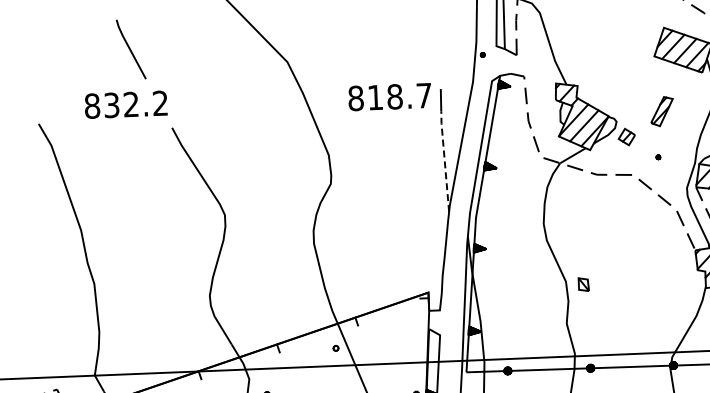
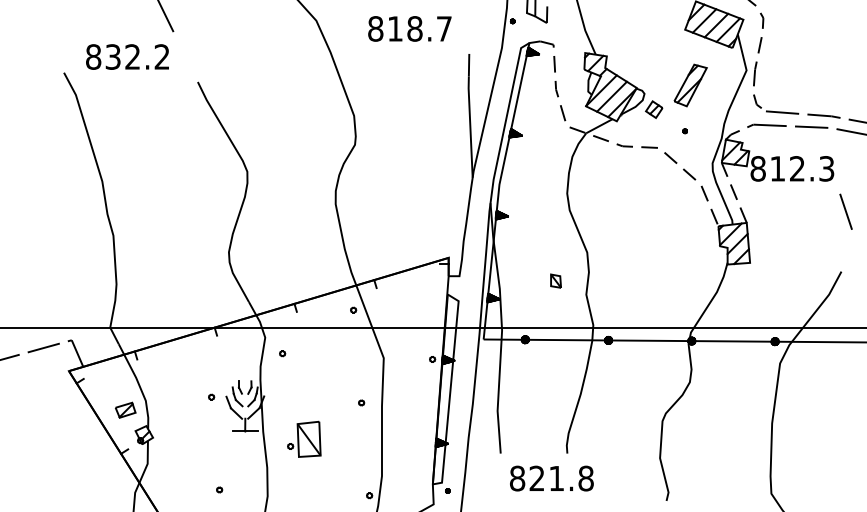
text: (389, 96) -> (409, 28), moved
text: (126, 104) -> (127, 56), moved
part: (661, 111) -> (690, 85), size x1.43
line: (444, 161) -> (470, 126), dashed -> solid
part: (583, 284) -> (555, 280), moved

